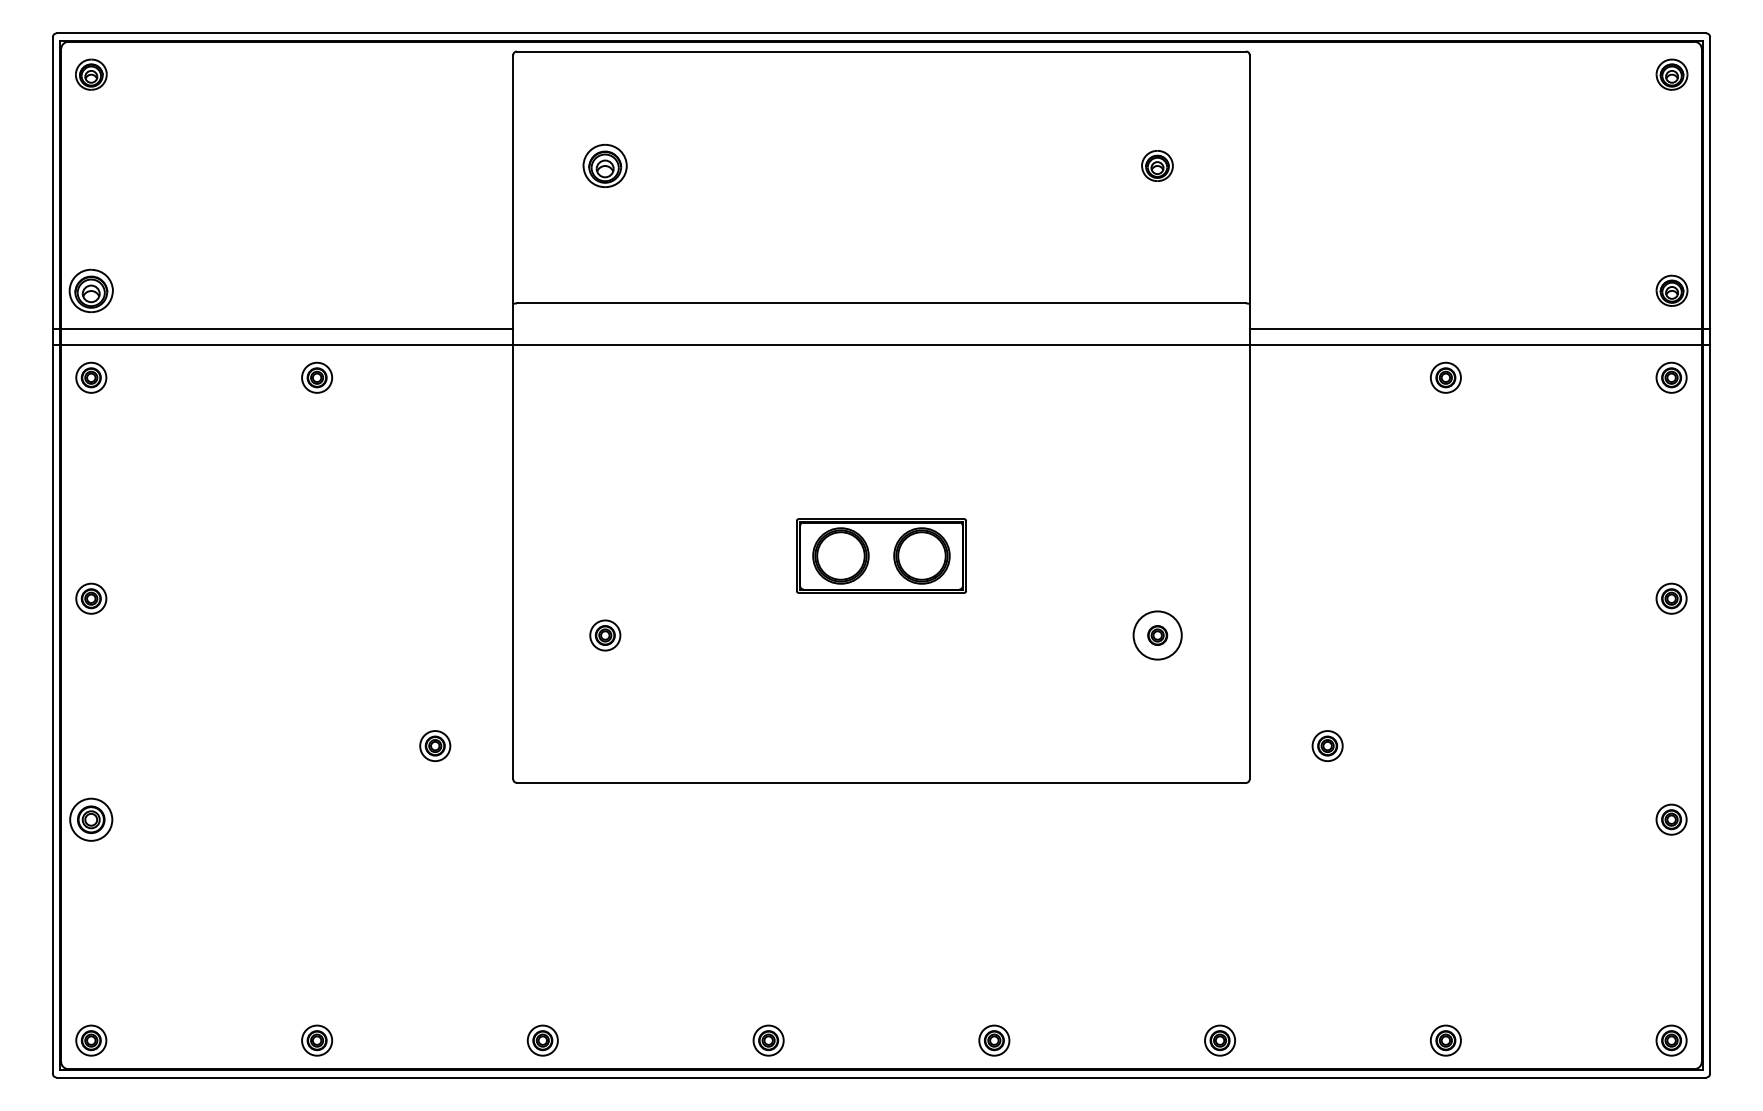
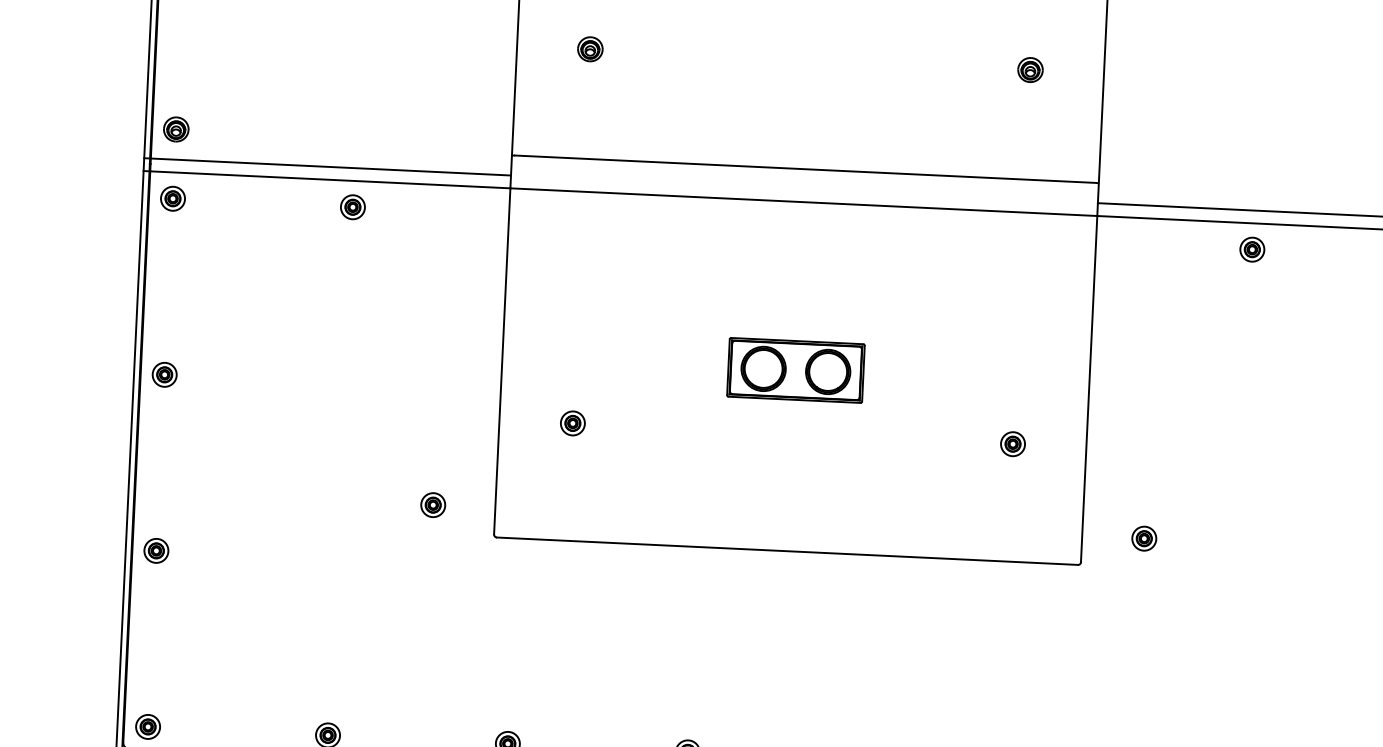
part: (604, 165) -> (589, 48), size x0.71
part: (91, 290) -> (176, 129), size x0.71
circle: (1157, 635) -> (1012, 444), size x0.62
part: (91, 819) -> (156, 550), size x0.71

